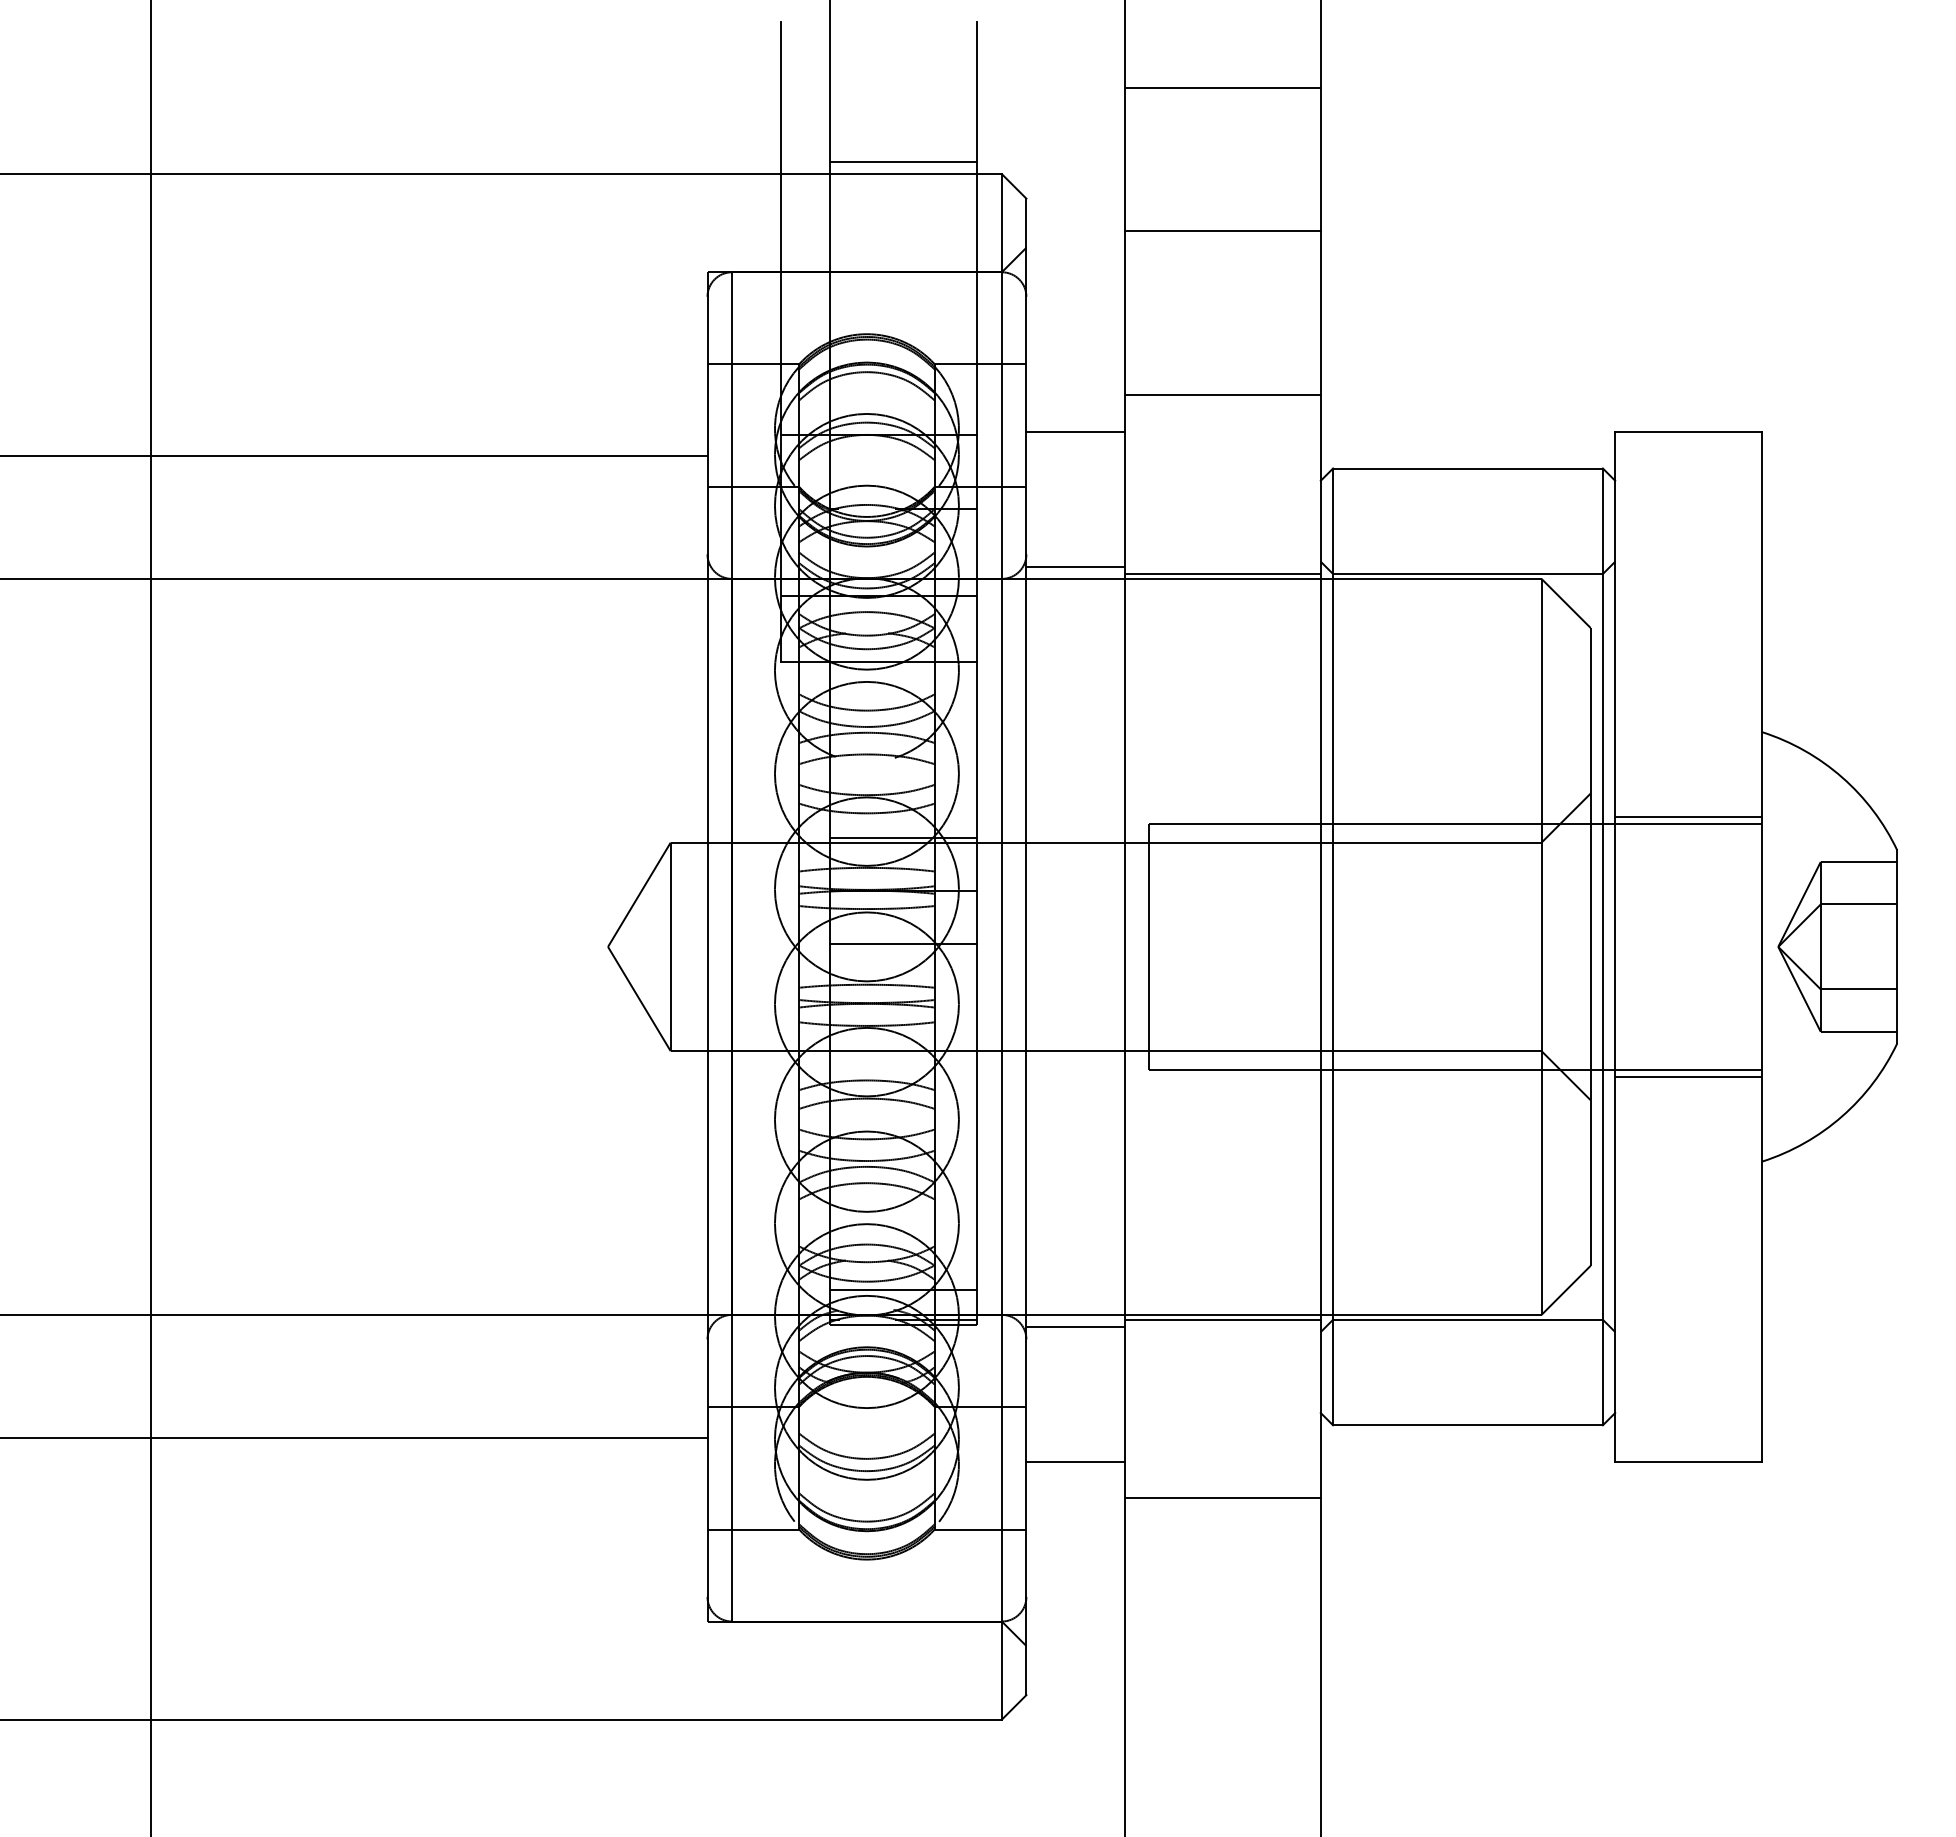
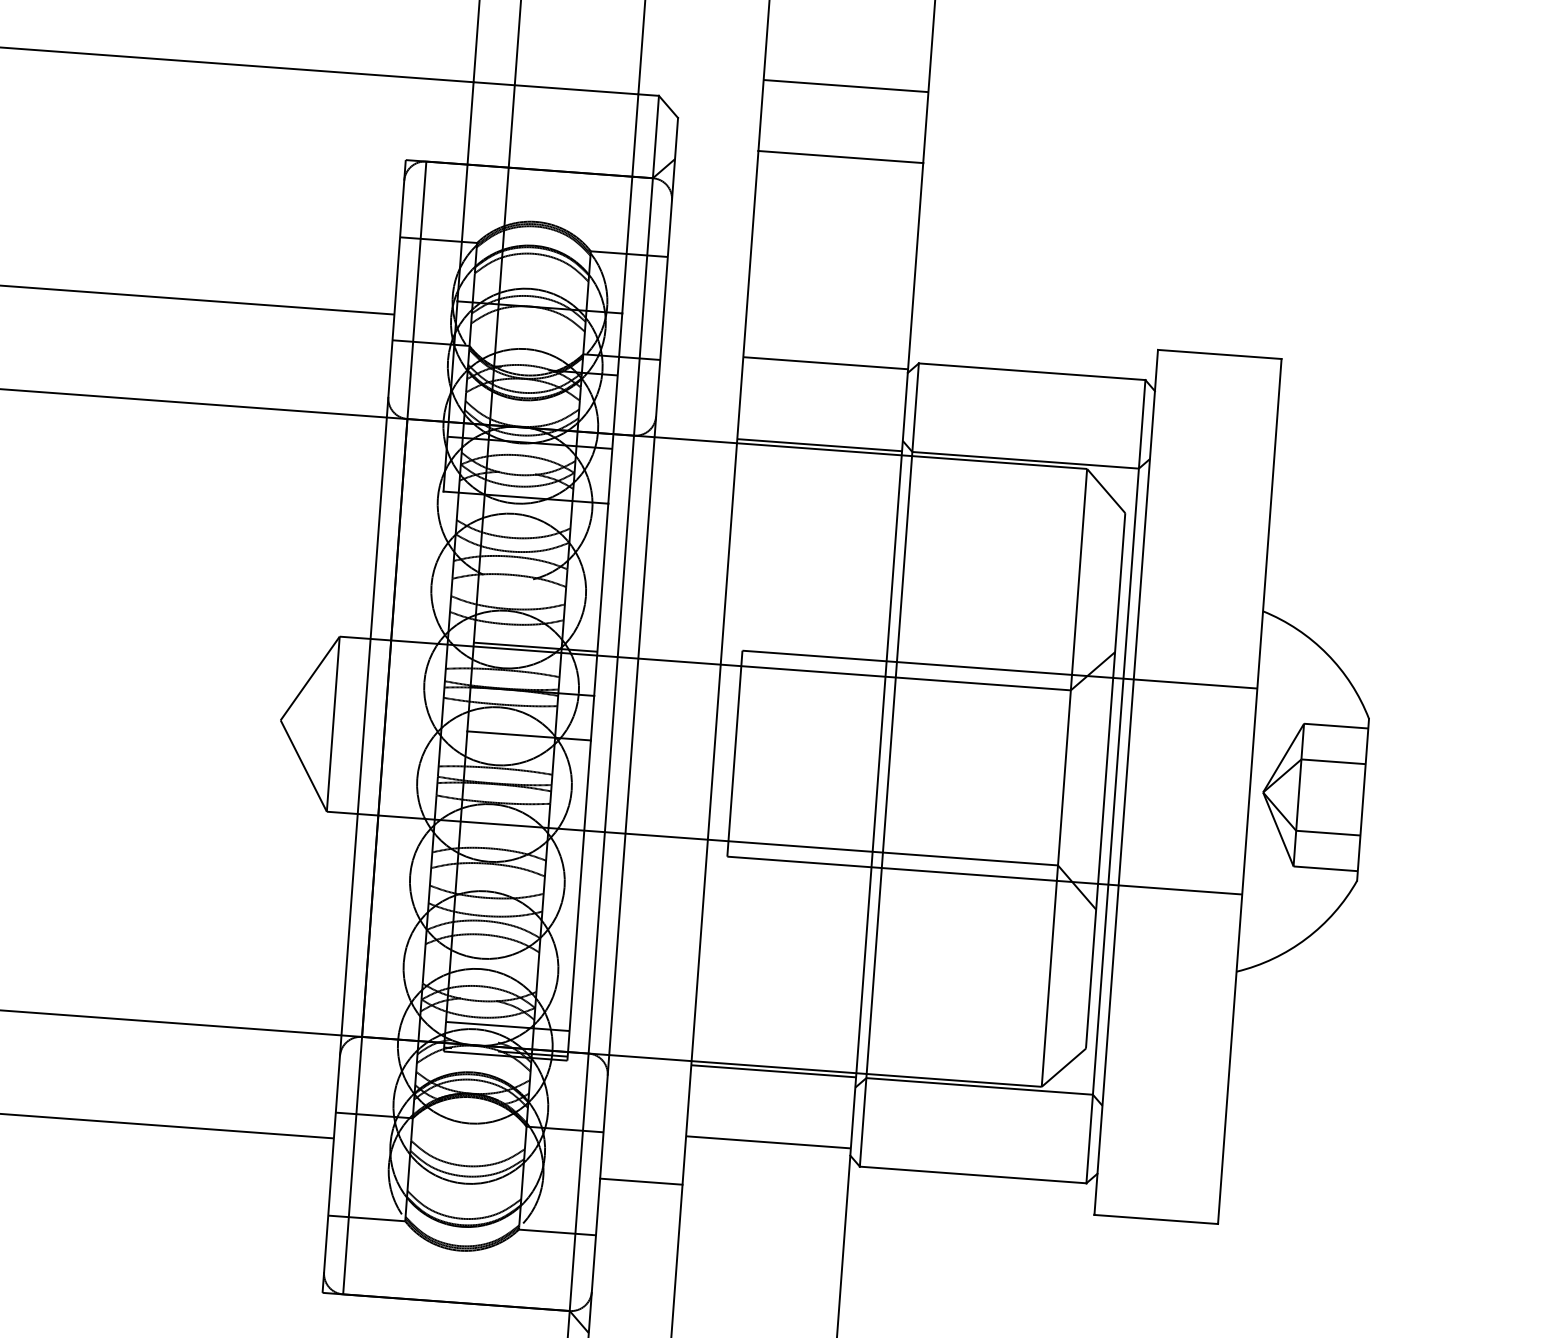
line: (1222, 88) -> (845, 86), moved
line: (903, 161) -> (577, 79), removed
line: (1222, 395) -> (825, 363), moved
line: (1075, 431) -> (704, 316), removed
line: (1075, 566) -> (696, 429), removed
line: (1688, 816) -> (1195, 677), removed
line: (1688, 1076) -> (1179, 895), removed
line: (1075, 1327) -> (649, 1068), removed
line: (1222, 1498) -> (768, 1142), moved

